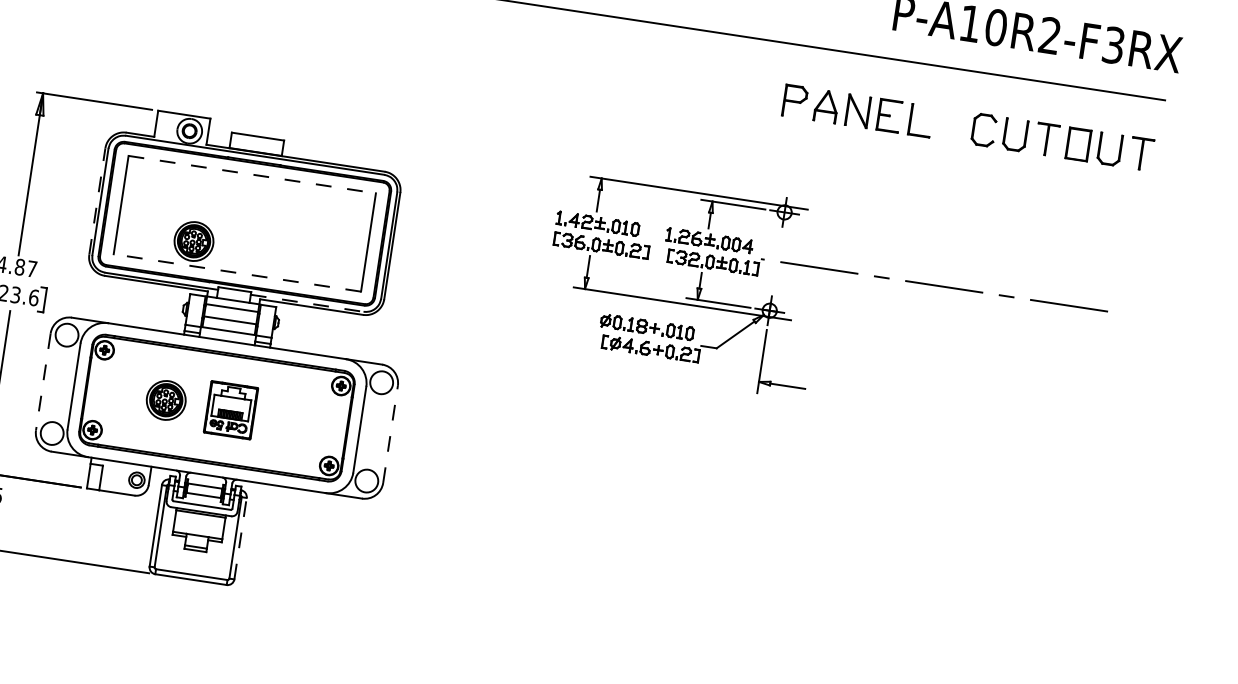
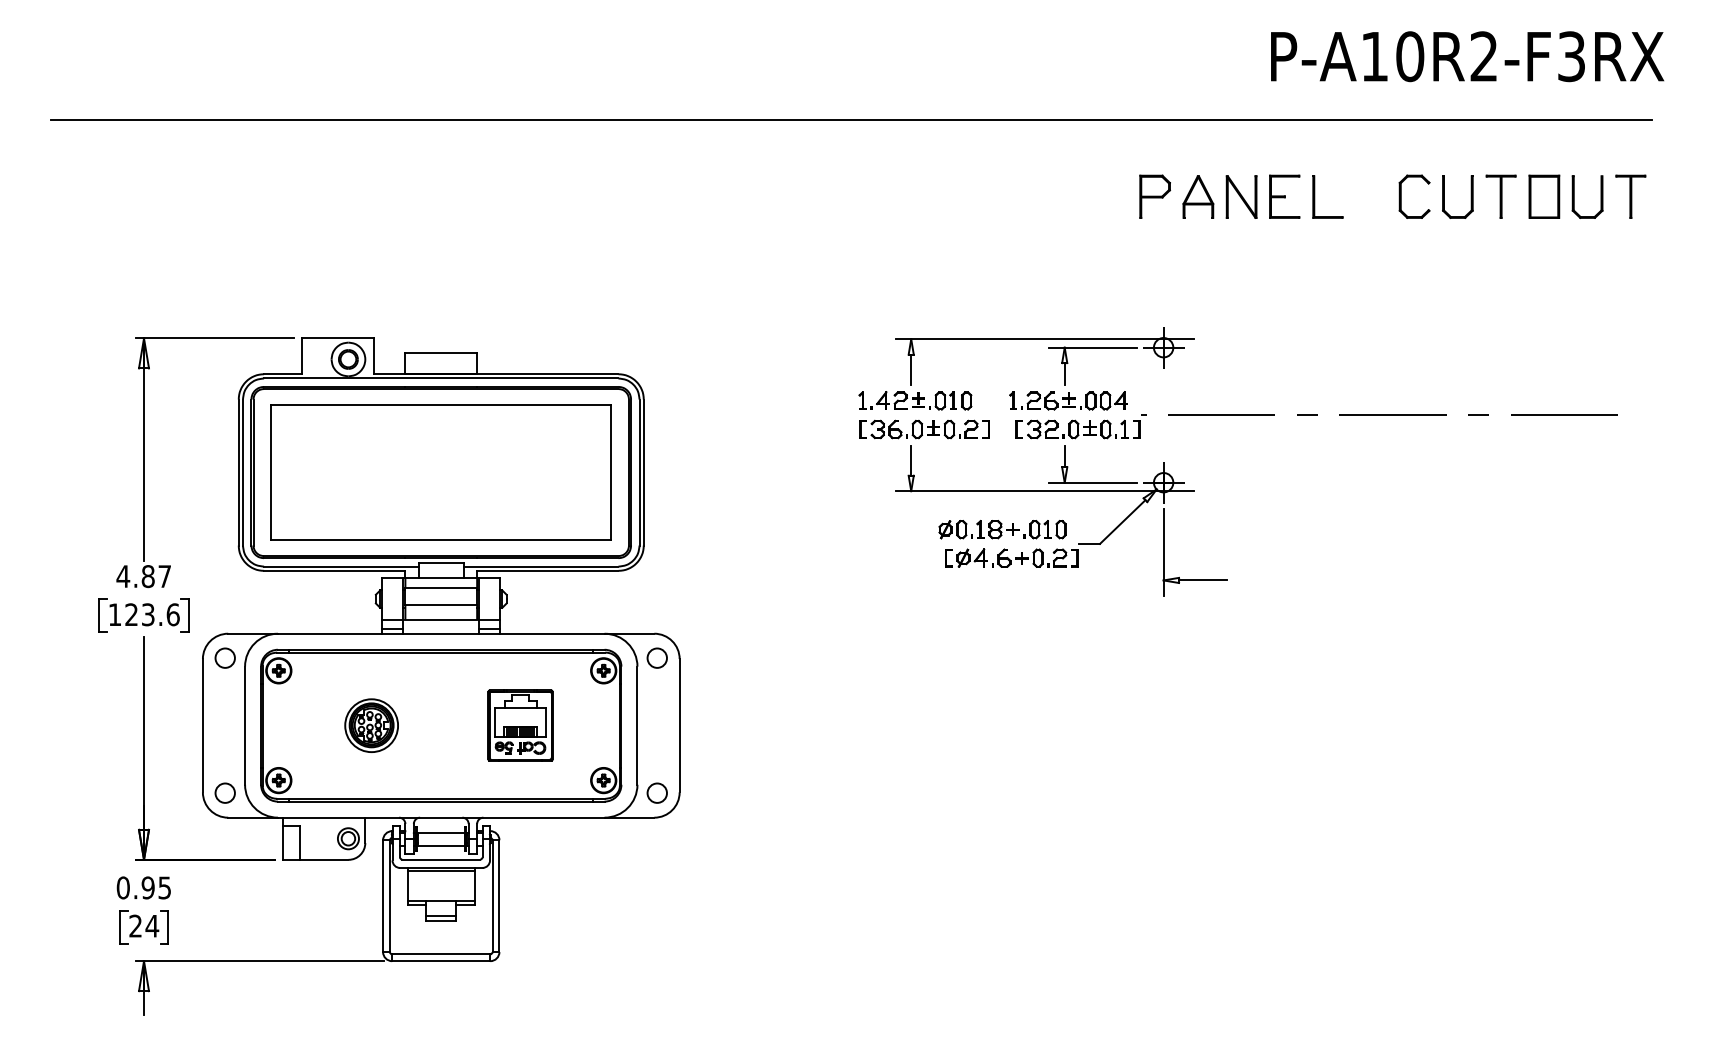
line: (252, 174) -> (441, 405), dashed -> solid
line: (97, 201) -> (238, 472), dashed -> solid
part: (193, 241) -> (376, 506), removed
line: (237, 273) -> (441, 540), dashed -> solid
line: (307, 303) -> (541, 566), dashed -> solid
circle: (66, 334) -> (224, 657), size x0.62
line: (43, 381) -> (202, 725), dashed -> solid
circle: (381, 382) -> (656, 657), size x0.62
part: (230, 410) -> (520, 725), moved
circle: (51, 432) -> (224, 792), size x0.62
line: (390, 434) -> (679, 725), dashed -> solid
circle: (366, 480) -> (656, 792), size x0.62
line: (240, 538) -> (499, 896), dashed -> solid

